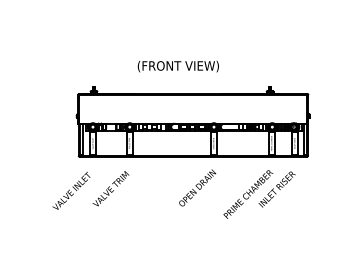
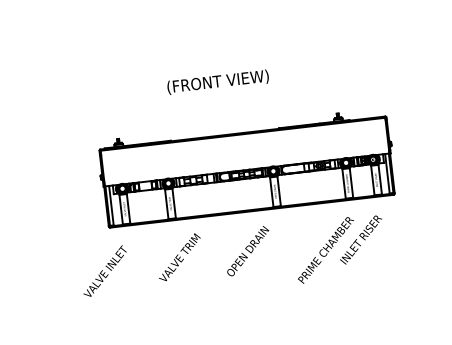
text: (177, 66) -> (217, 82), moved
text: (197, 187) -> (247, 250), moved
text: (110, 188) -> (179, 257), moved

